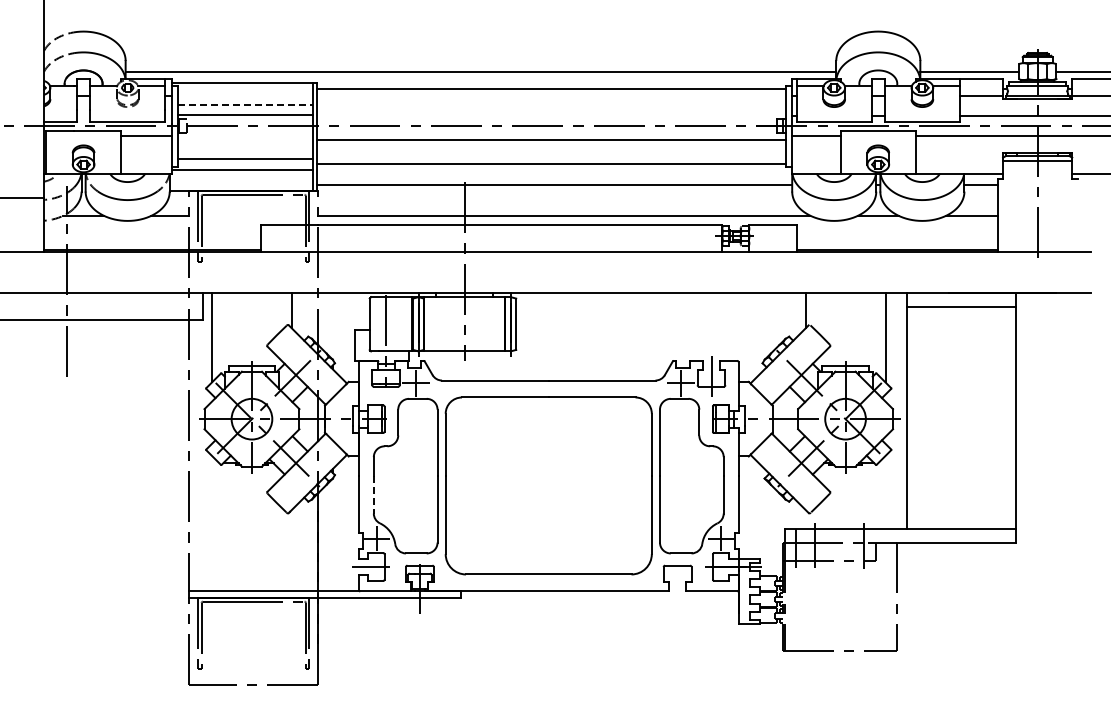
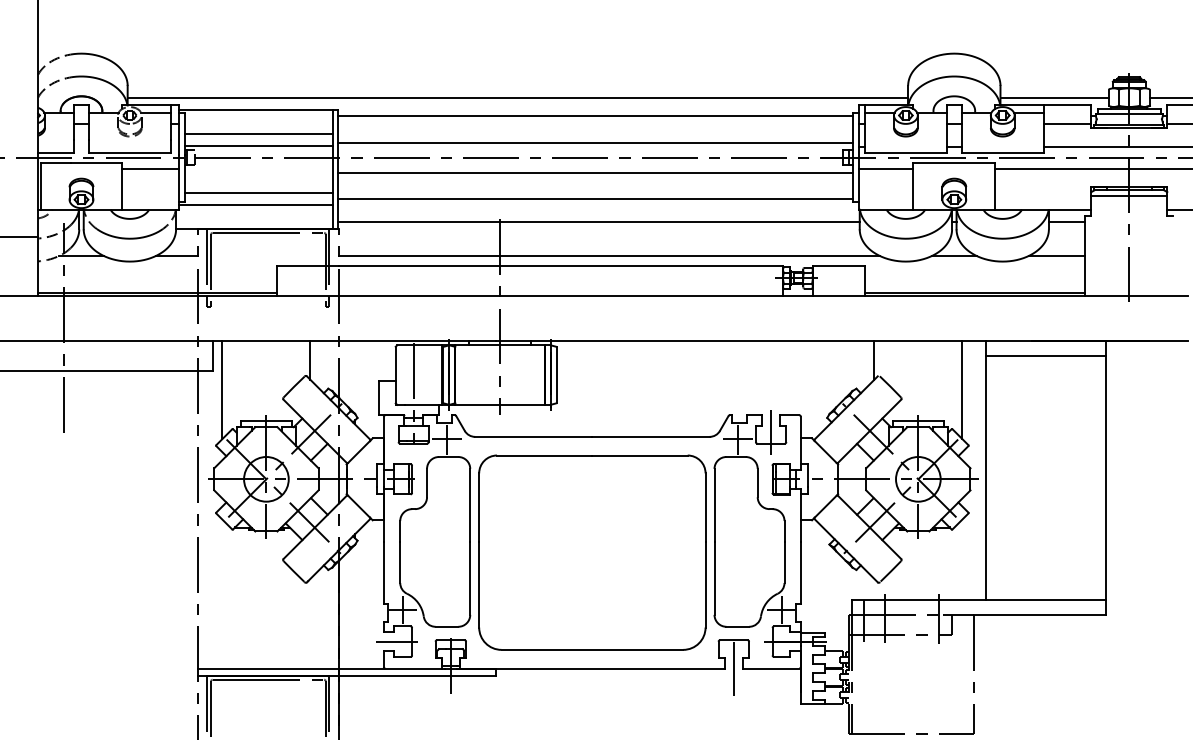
line: (245, 104) -> (259, 133), dashed -> solid
line: (551, 112) -> (595, 142), added
line: (373, 494) -> (399, 562), dashed -> solid
line: (677, 591) -> (733, 668), added

